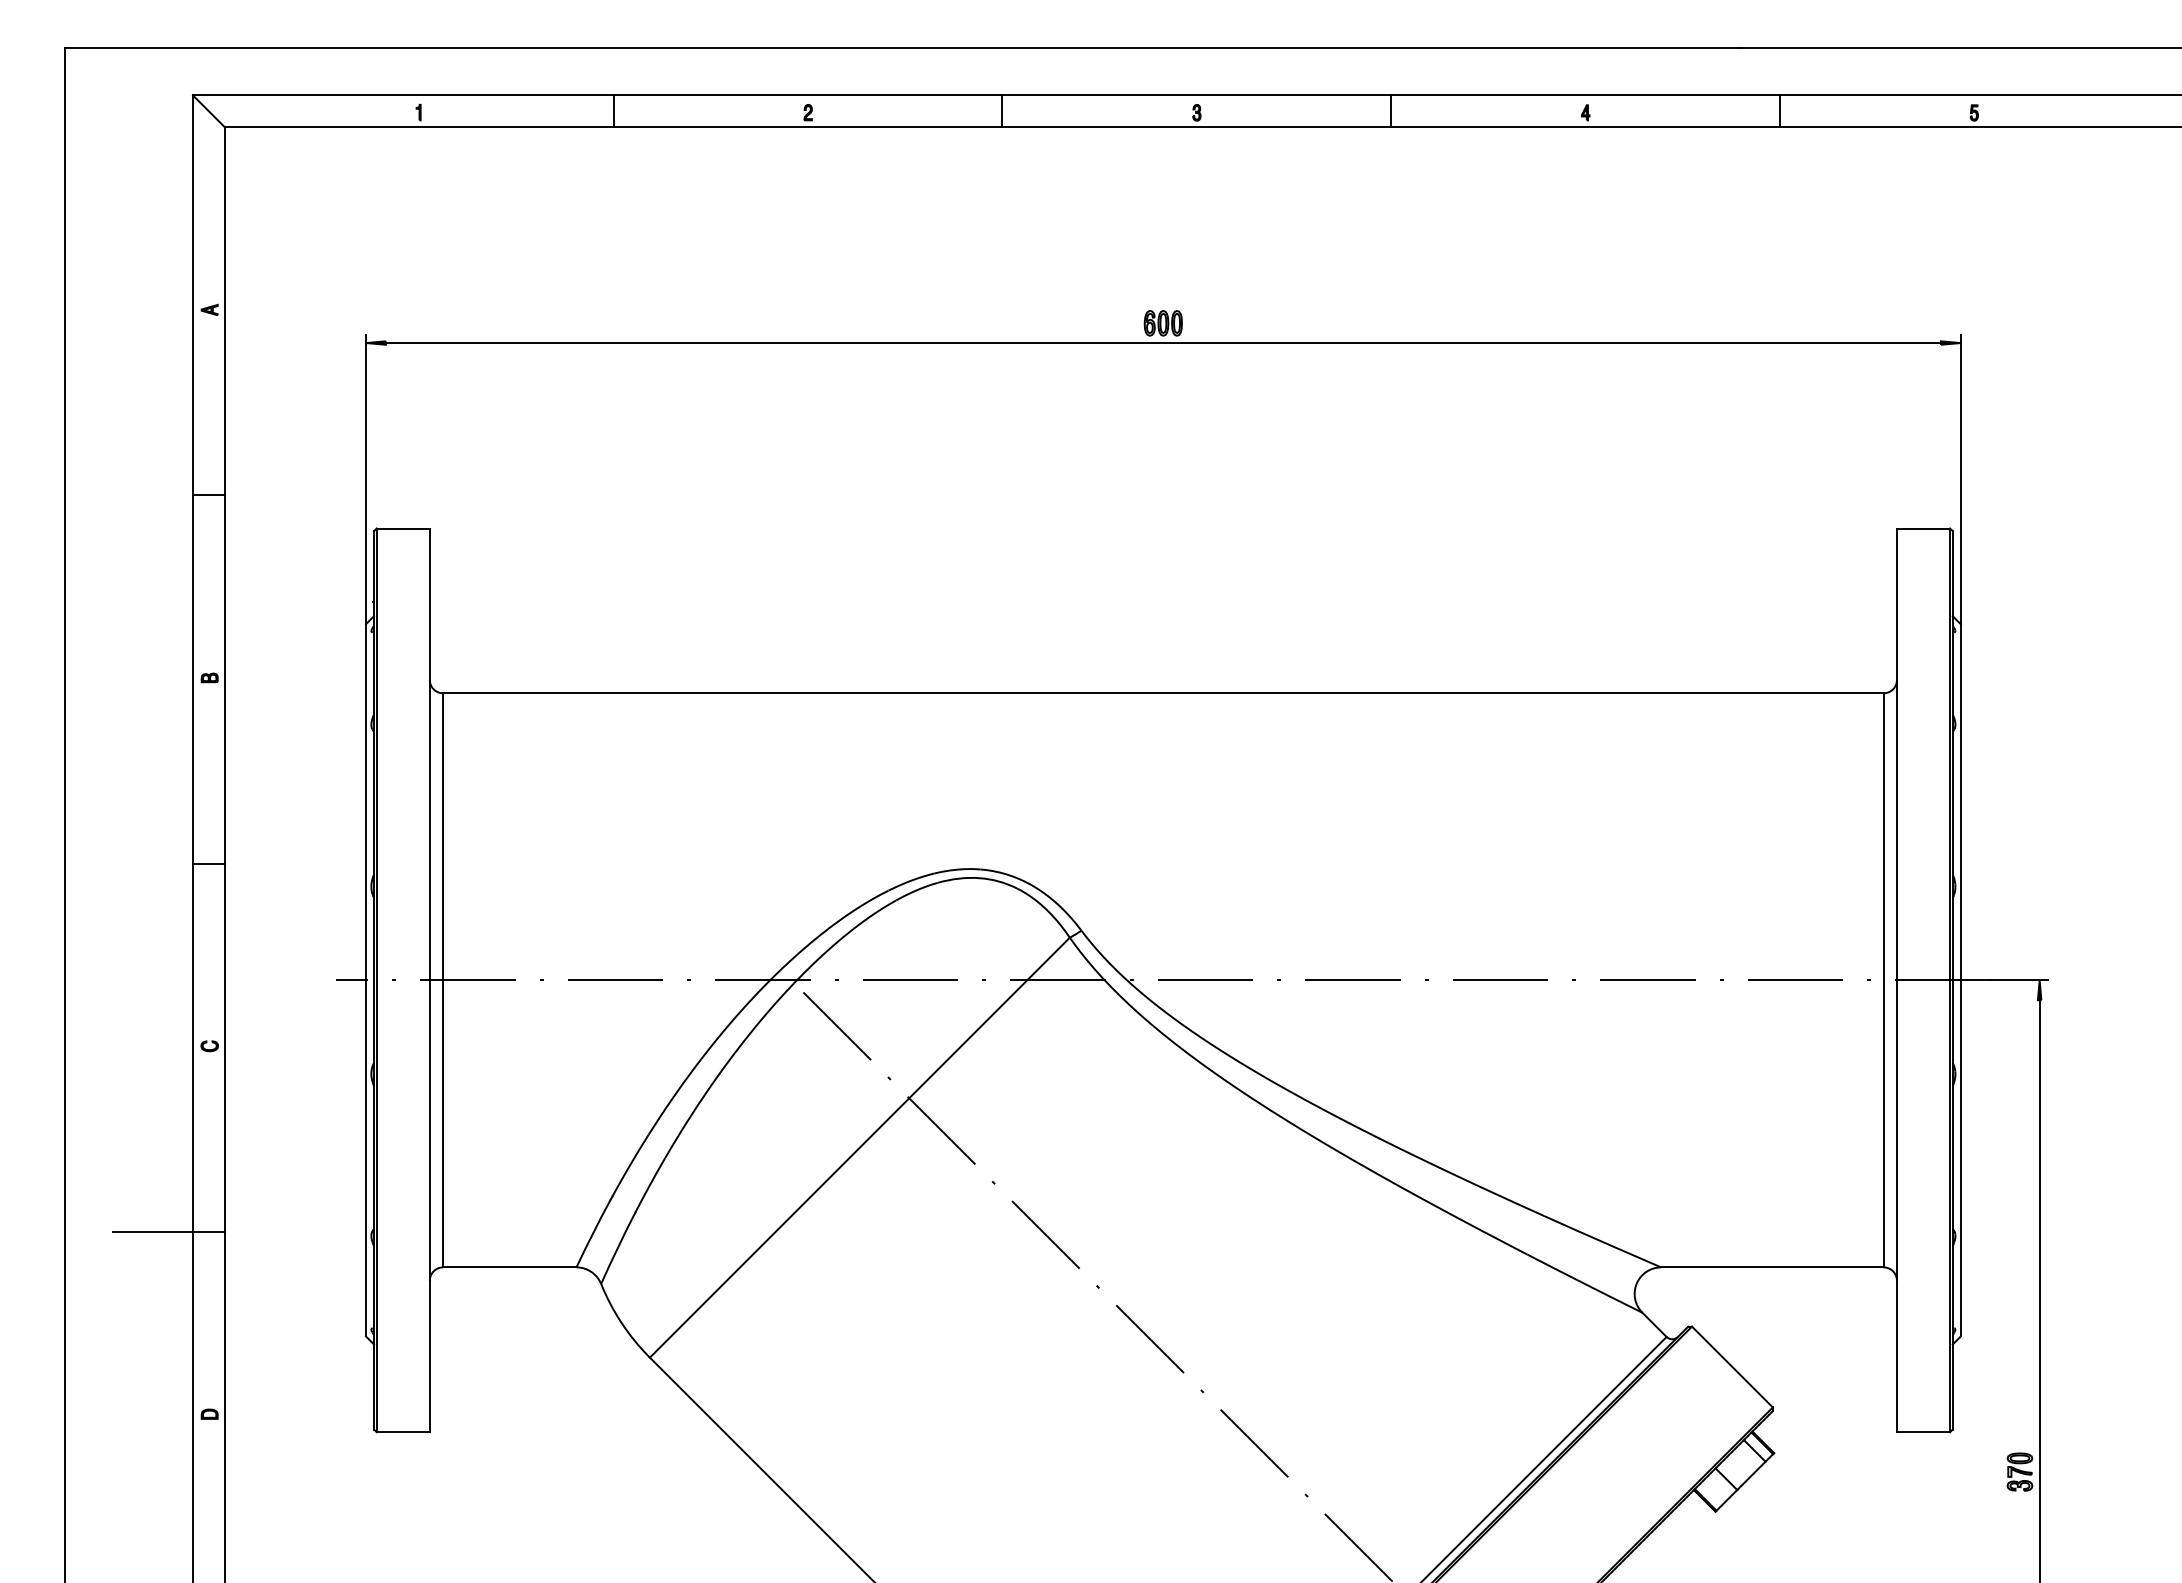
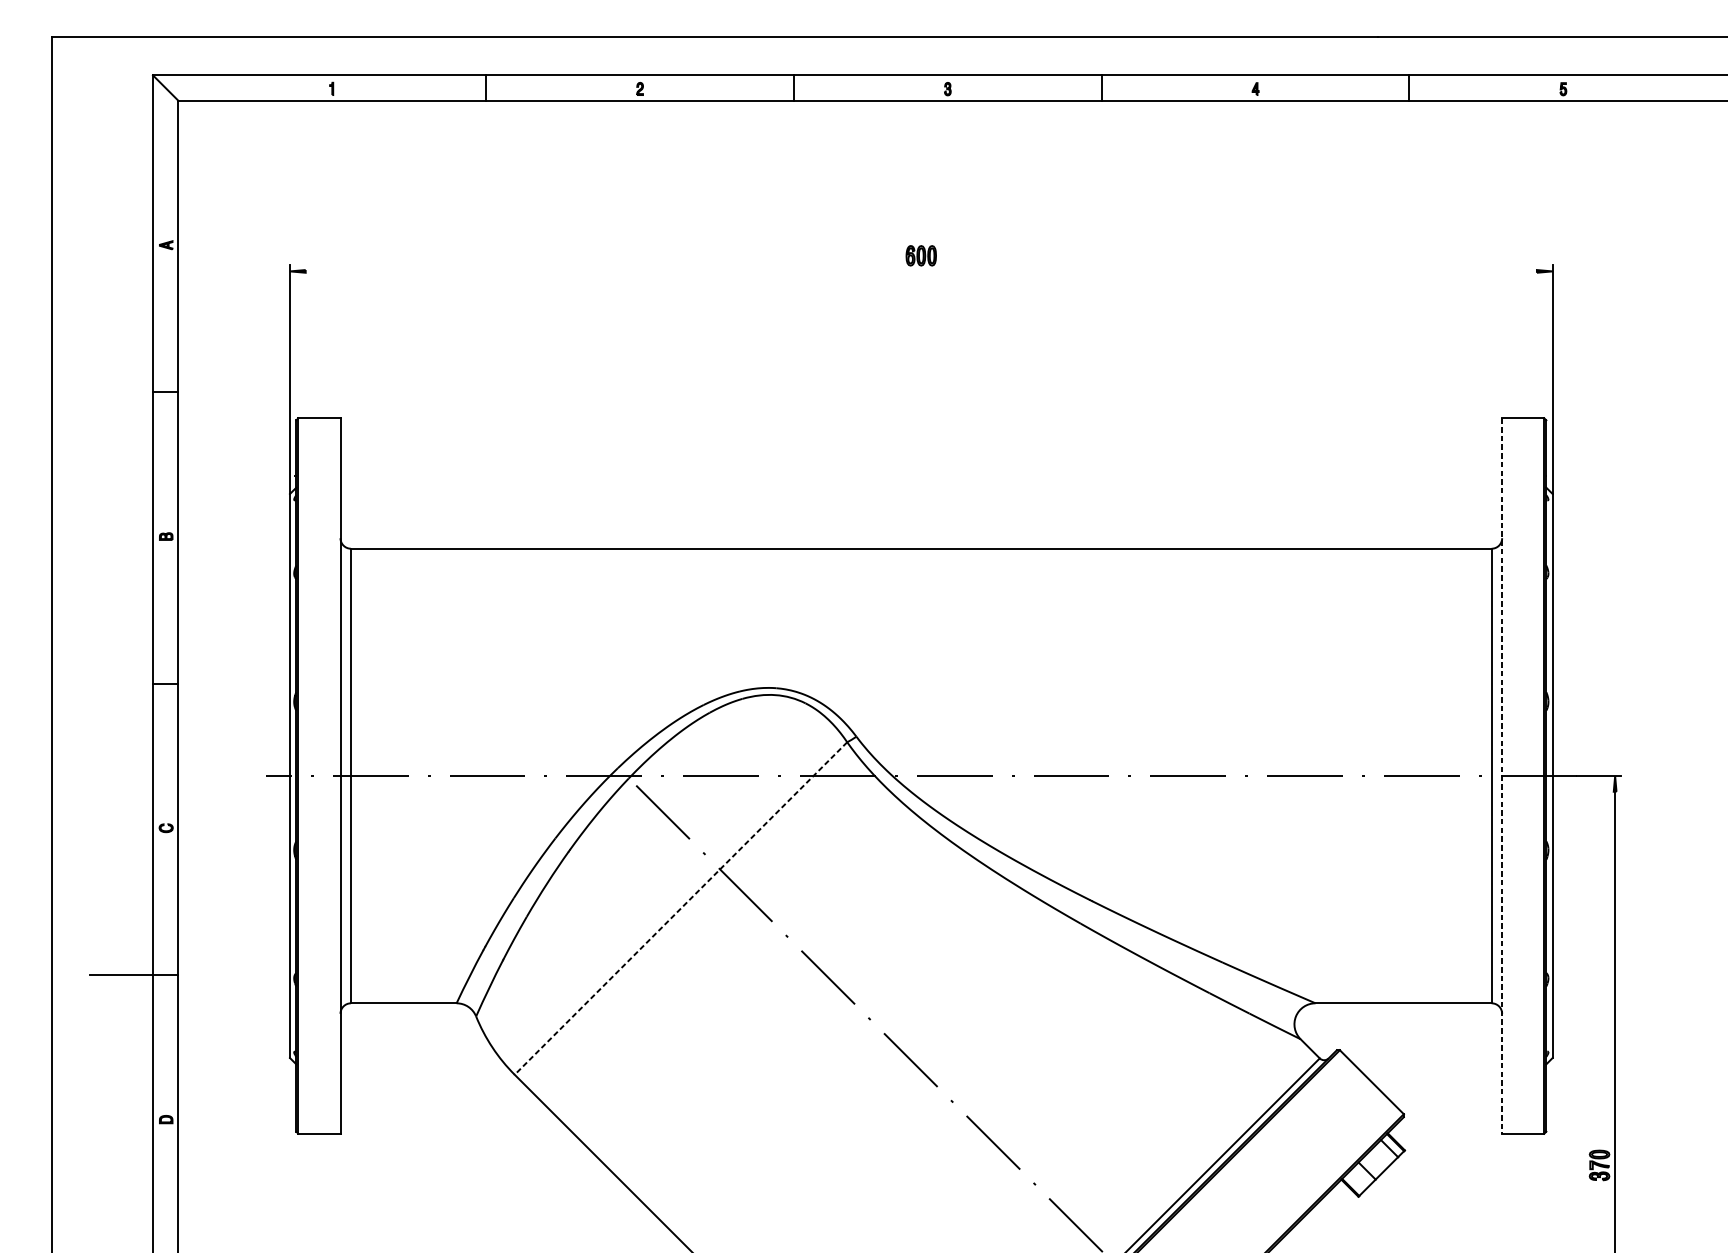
line: (1162, 343) -> (920, 271), removed
line: (1896, 980) -> (1501, 776), solid -> dashed
line: (859, 1147) -> (680, 908), solid -> dashed

